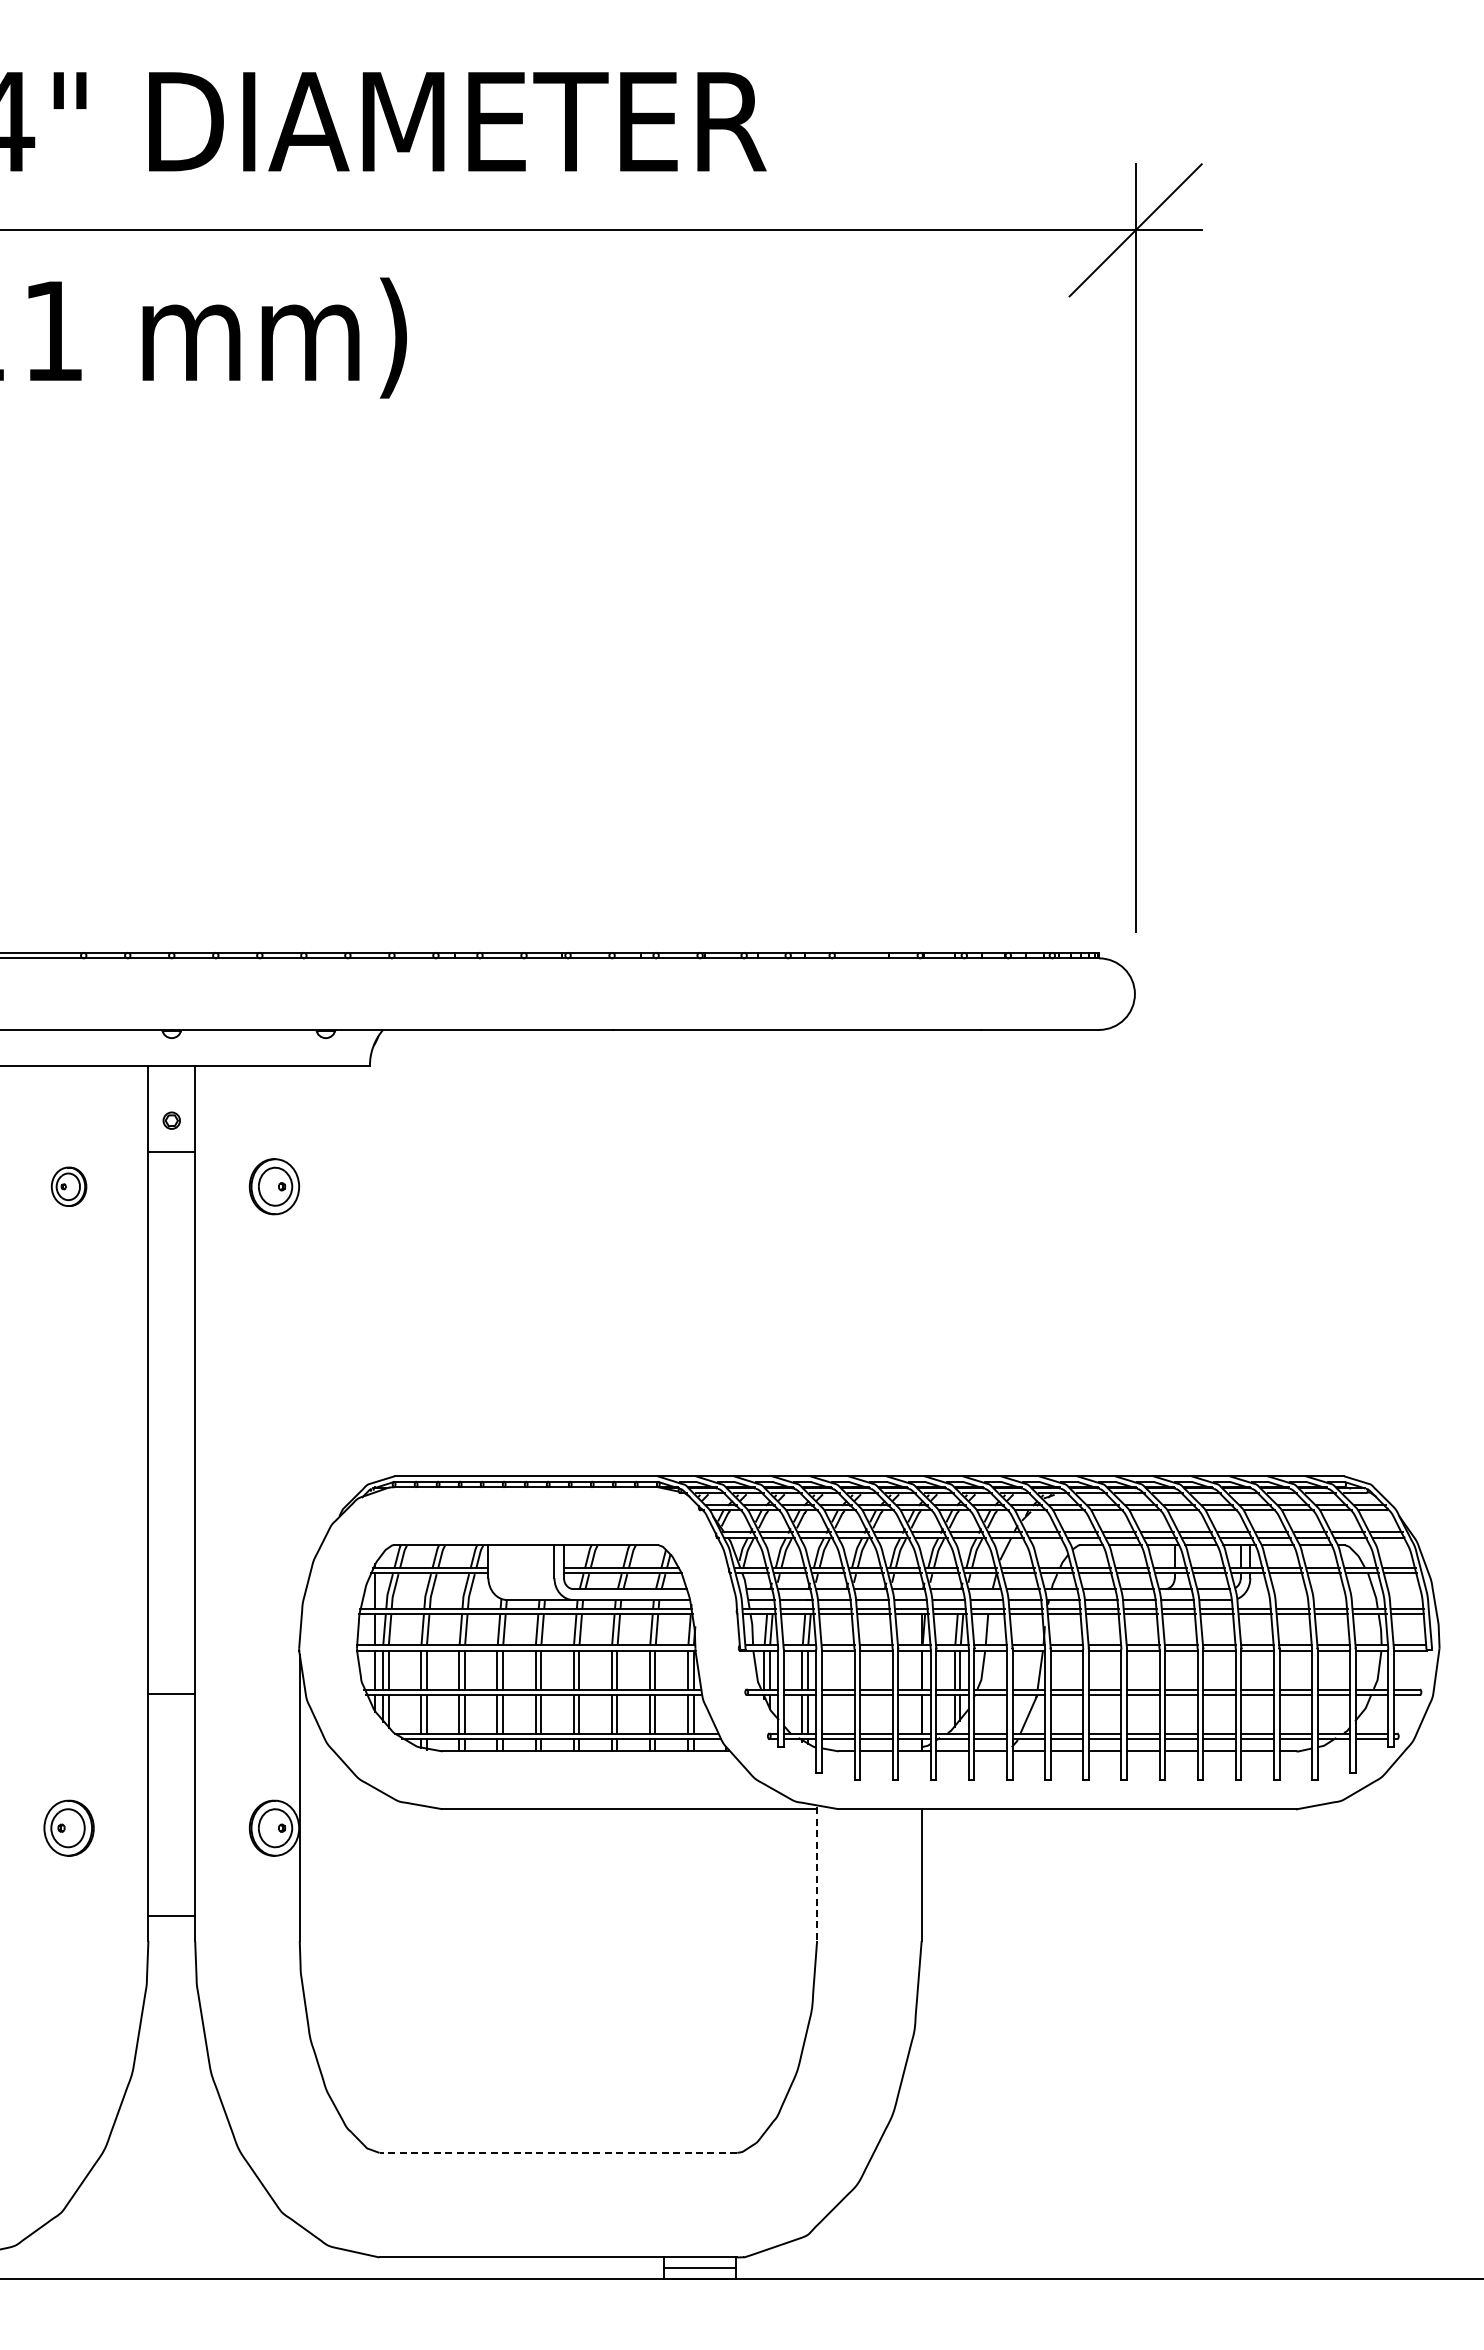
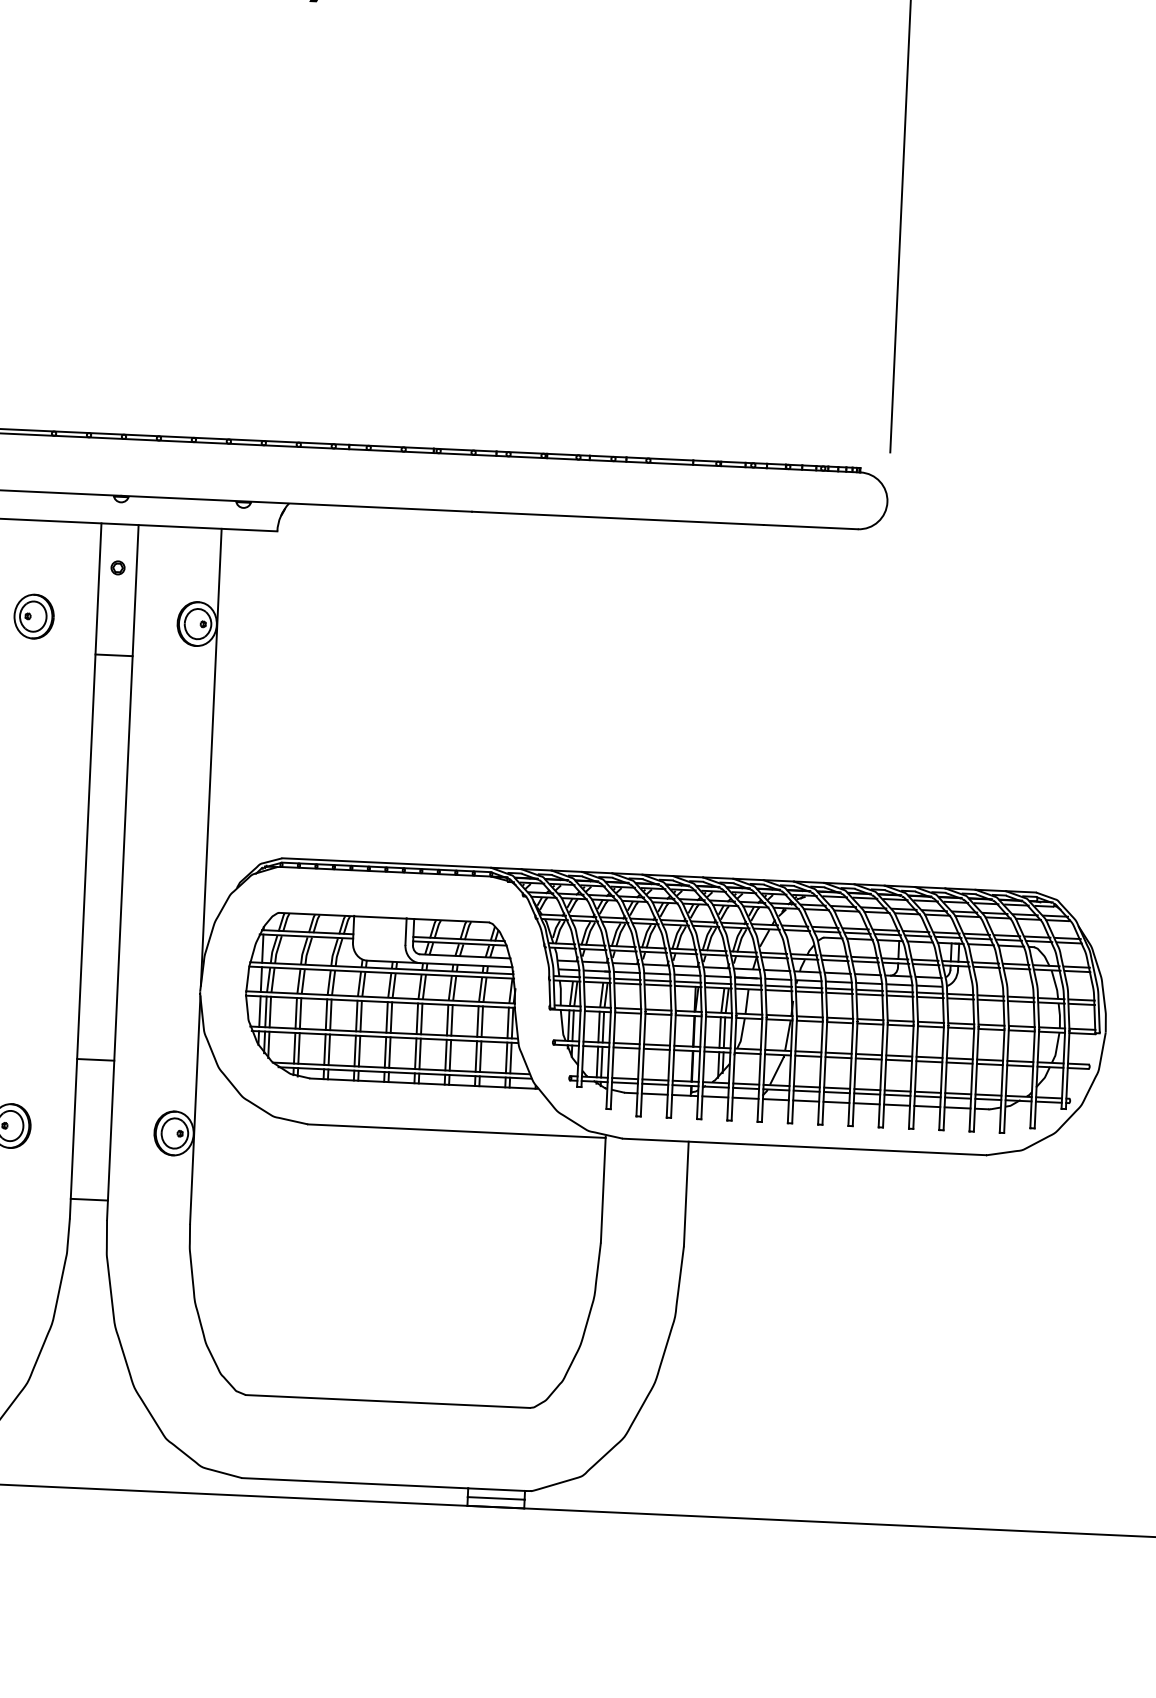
line: (171, 1151) -> (113, 655), moved
part: (68, 1186) -> (33, 616), size x1.43
line: (299, 1353) -> (211, 757), added
line: (171, 1694) -> (95, 1060), moved
line: (817, 1874) -> (603, 1189), dashed -> solid
line: (558, 2152) -> (387, 1401), dashed -> solid

